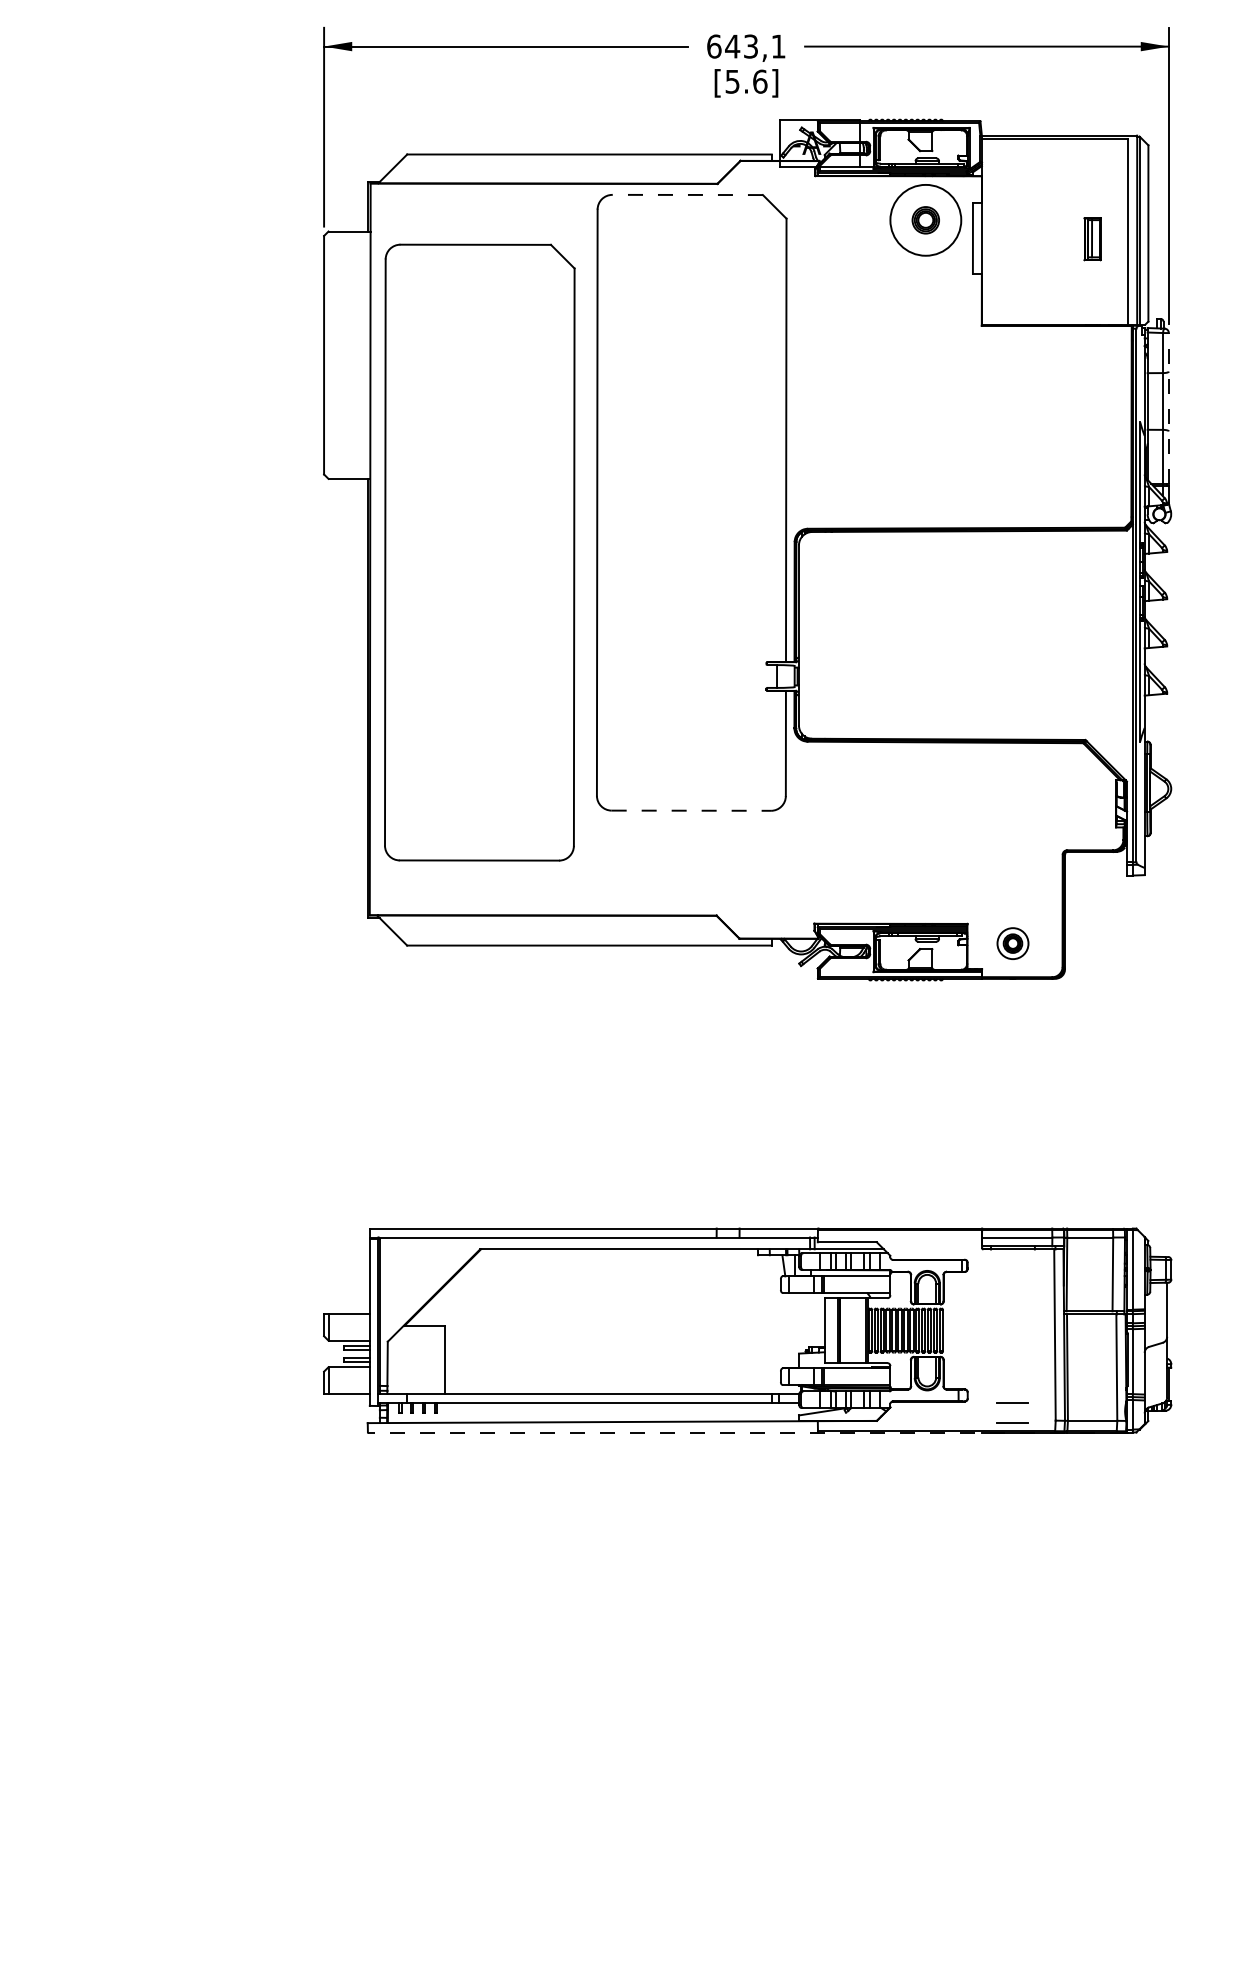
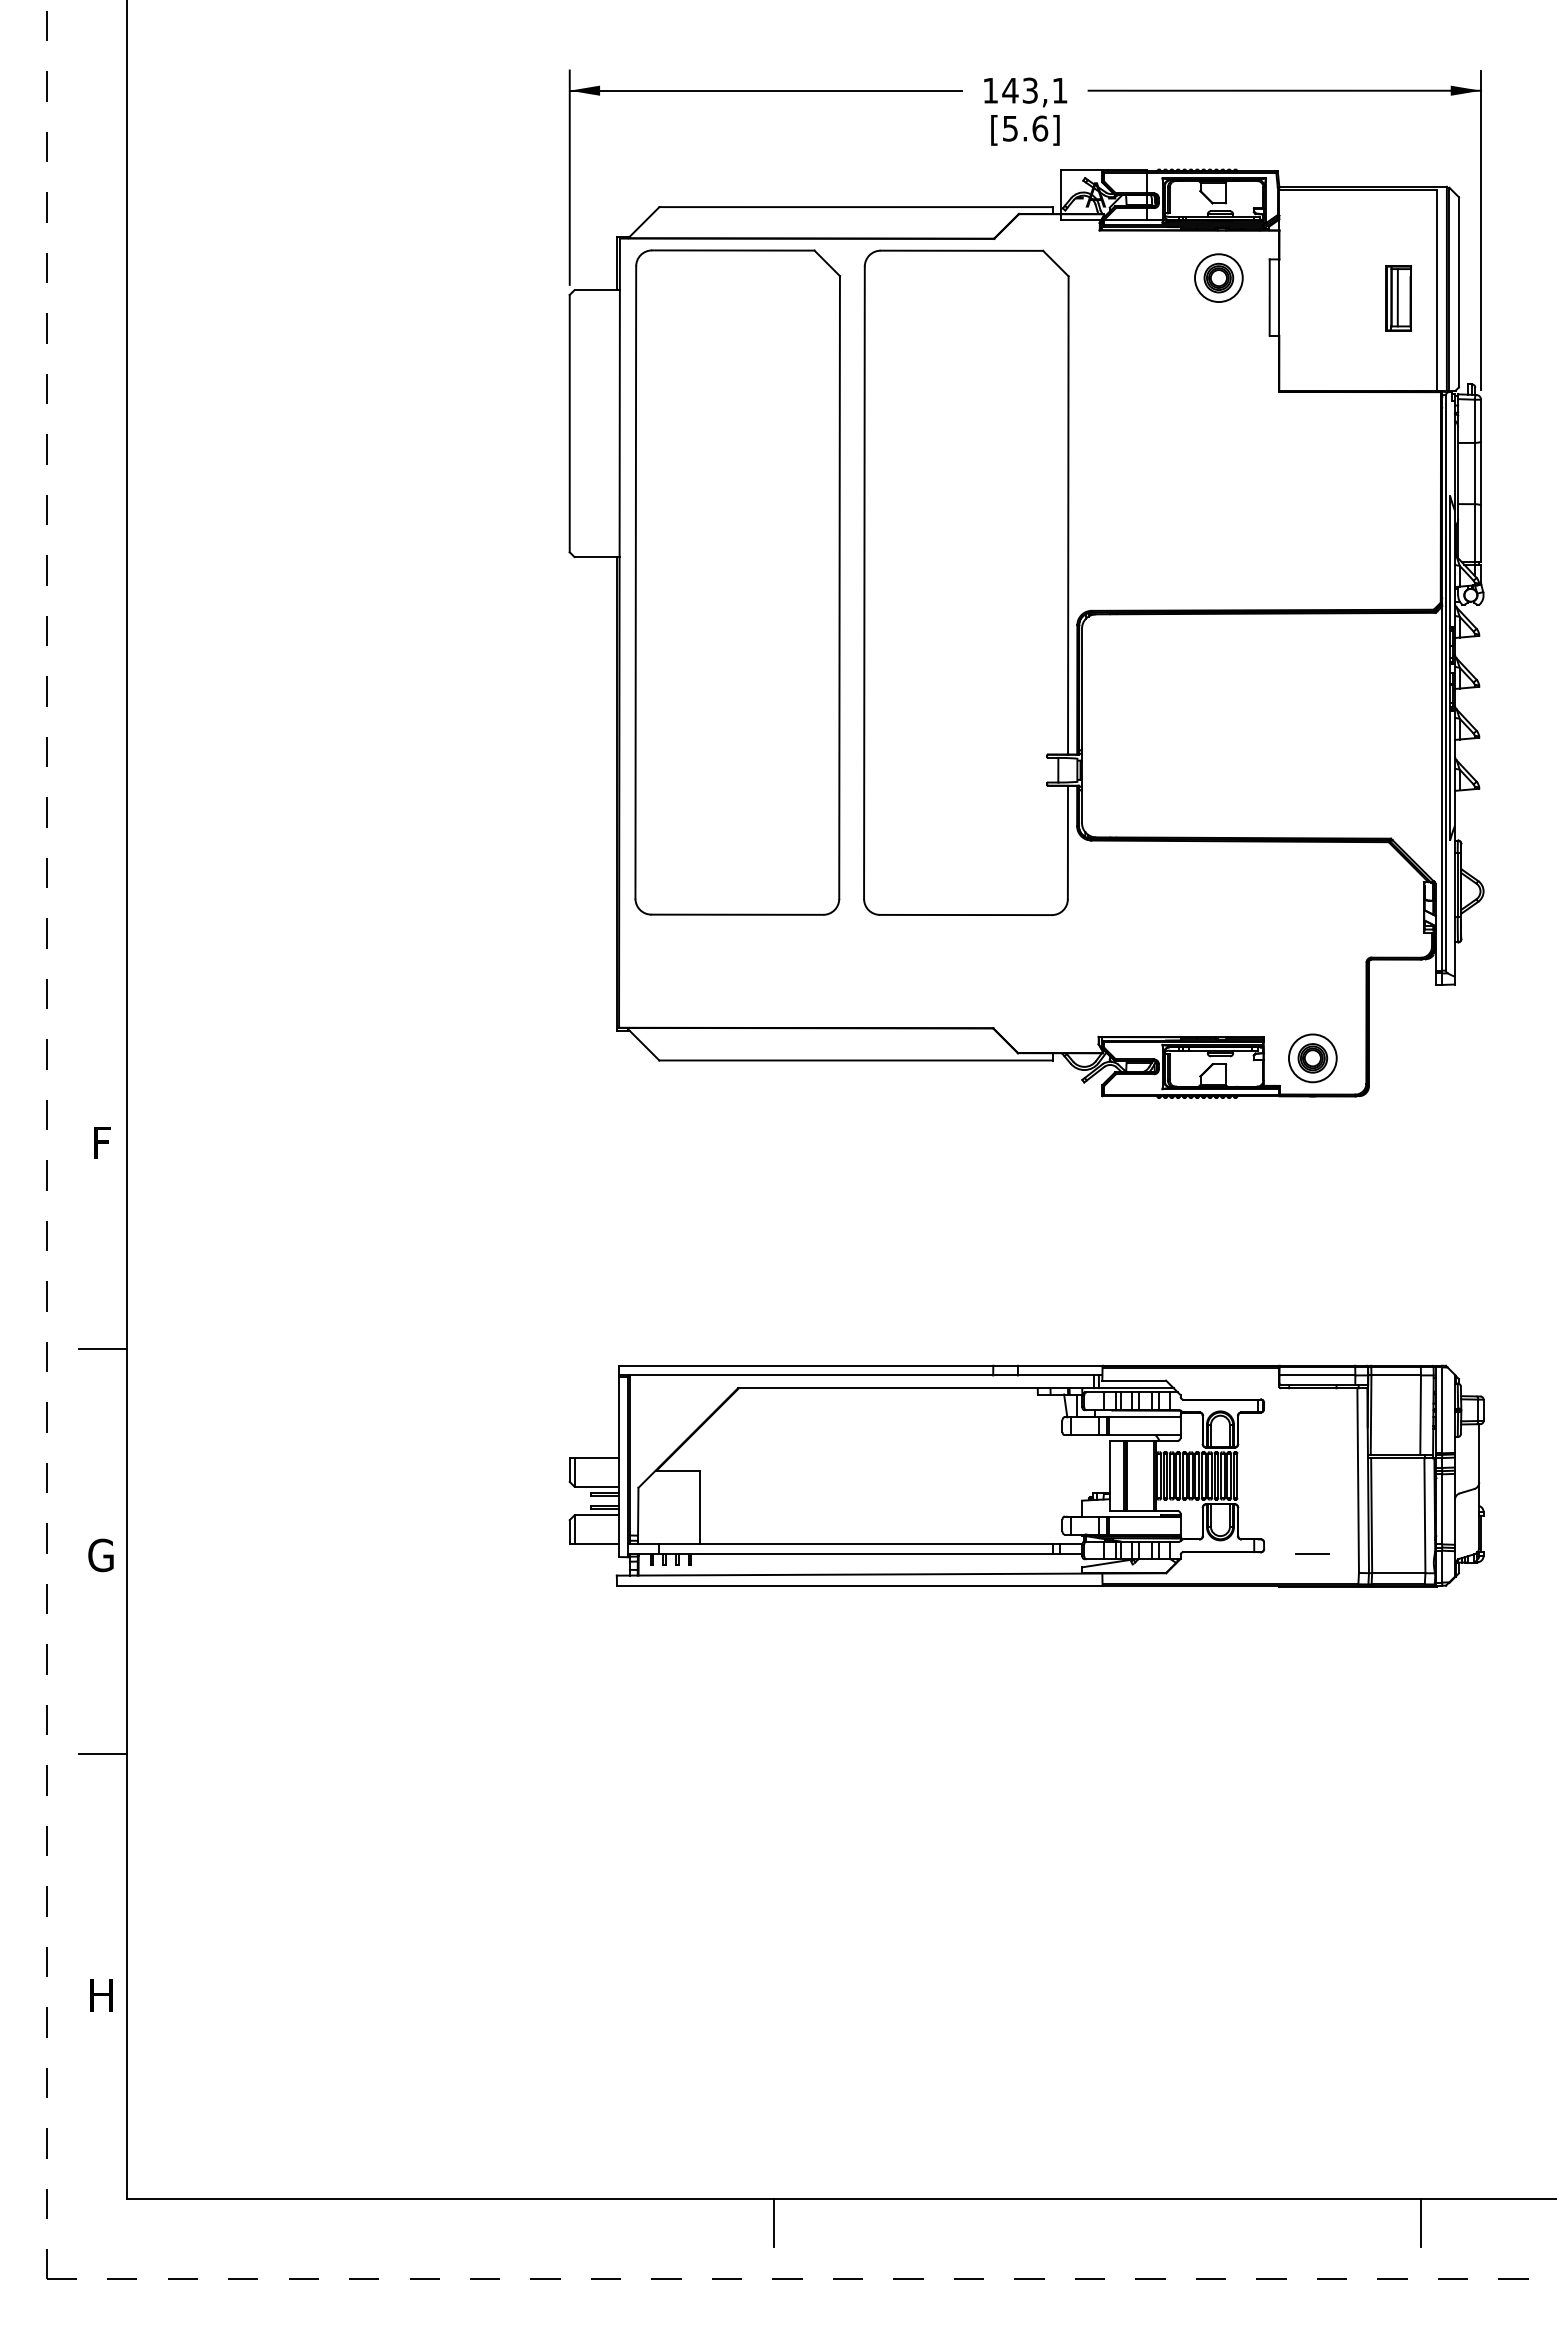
text: (714, 46) -> (990, 90), 643,1 -> 143,1
line: (687, 194) -> (961, 250), dashed -> solid
circle: (925, 220) -> (1218, 278), size x0.62
part: (1092, 239) -> (1398, 298), size x1.43
line: (1169, 407) -> (1481, 480), dashed -> solid
part: (479, 552) -> (737, 582), moved
line: (690, 811) -> (965, 915), dashed -> solid
part: (1012, 943) -> (1312, 1058), size x1.43
line: (1012, 1422) -> (1312, 1574), removed
line: (745, 1432) -> (1024, 1585), dashed -> solid

